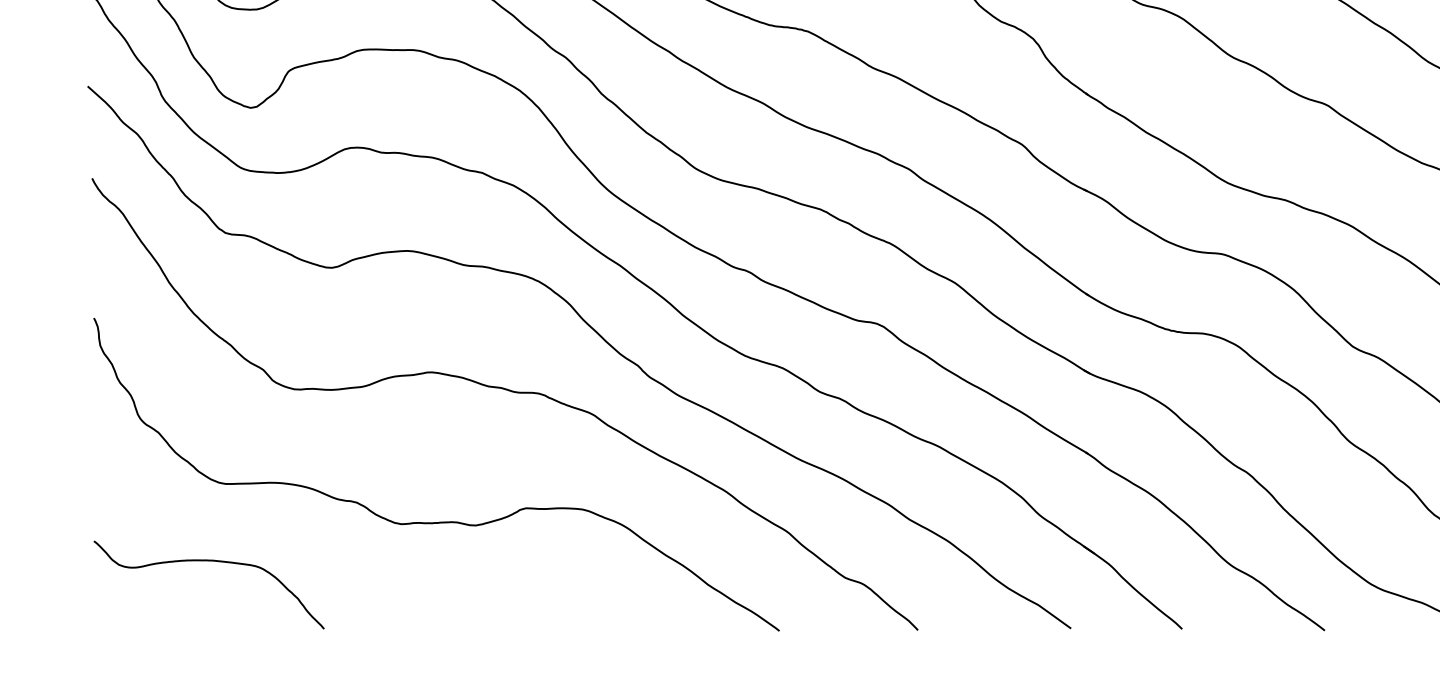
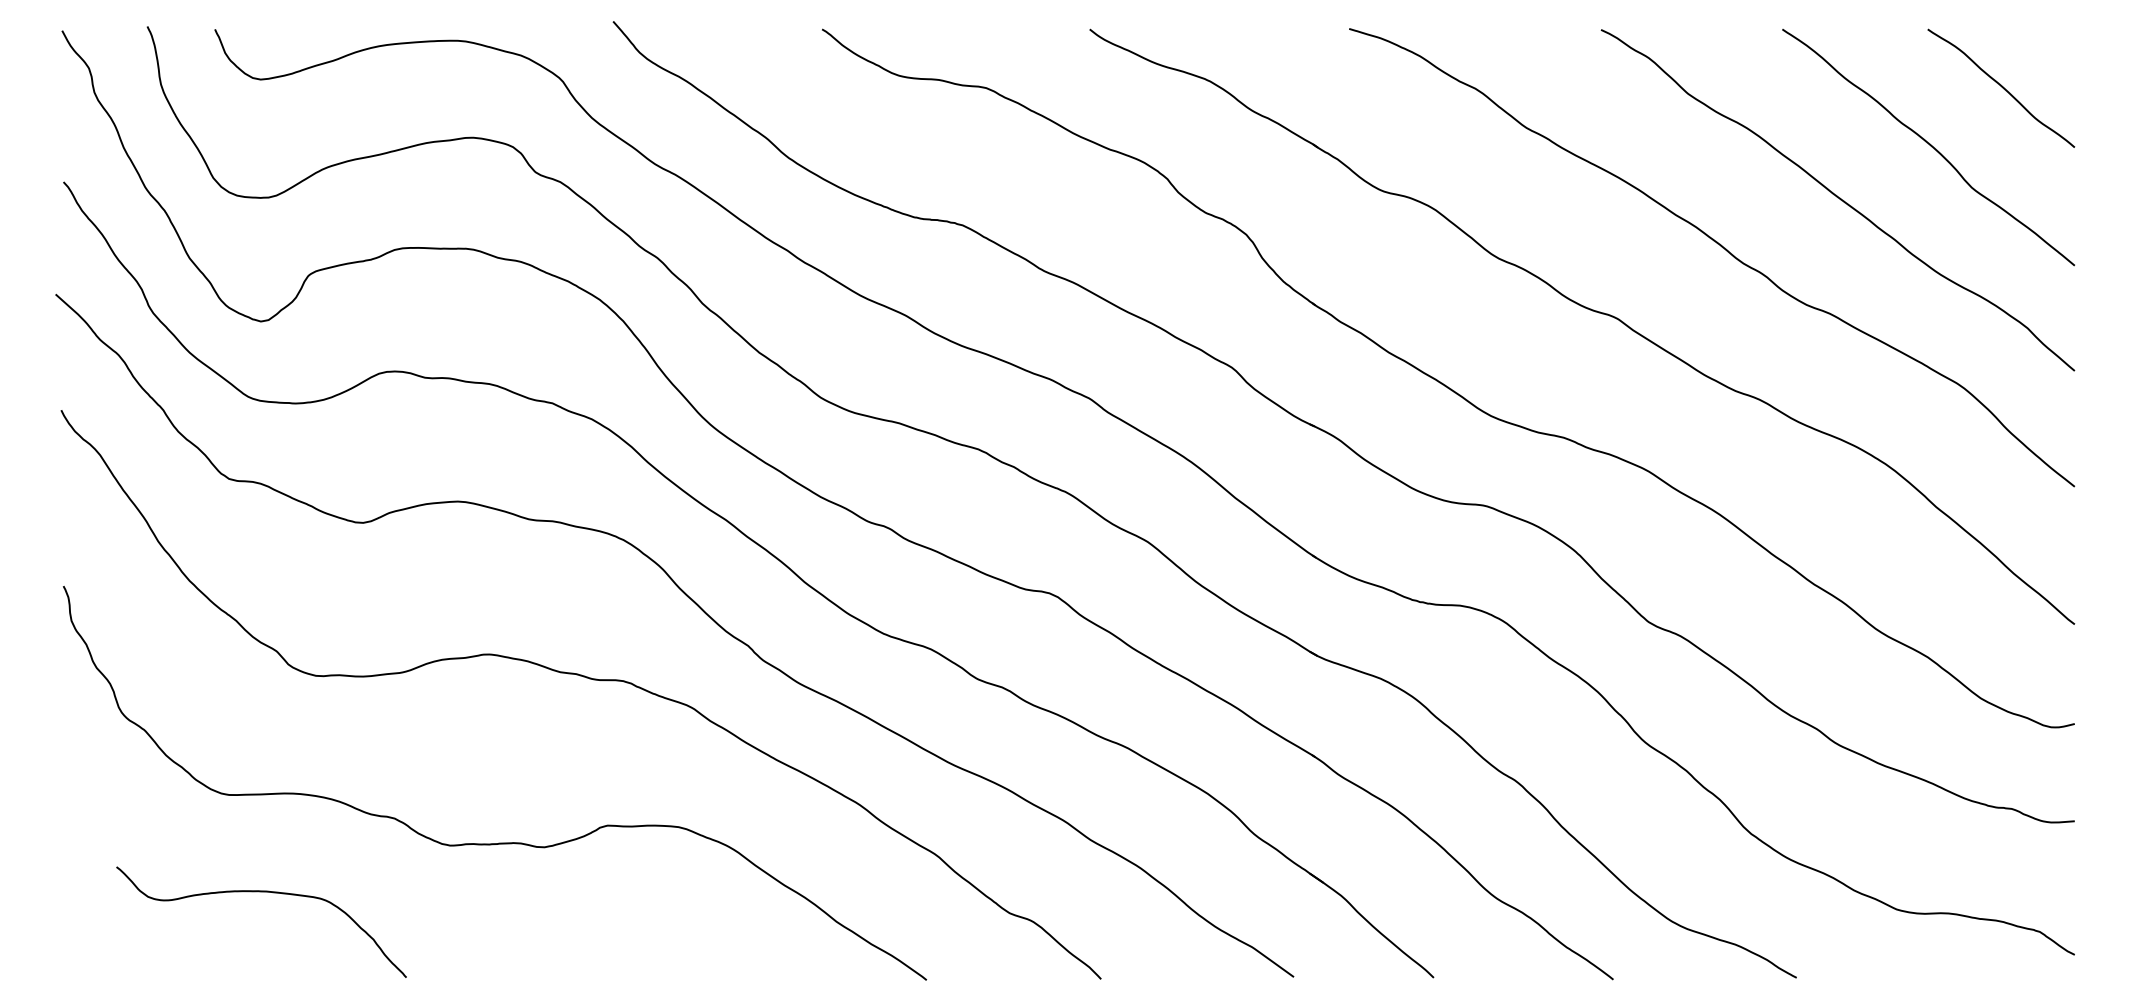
curve: (209, 561) -> (261, 892), moved

